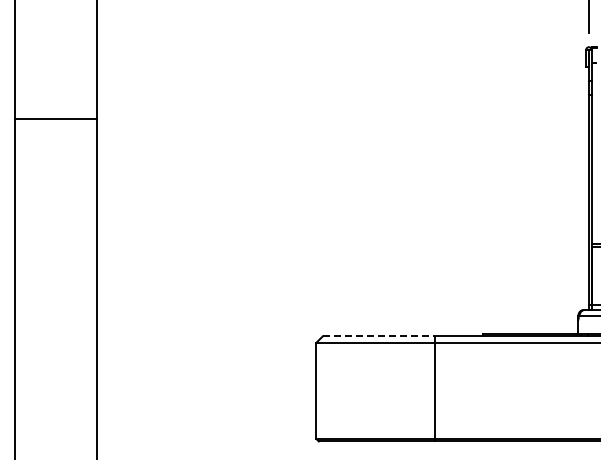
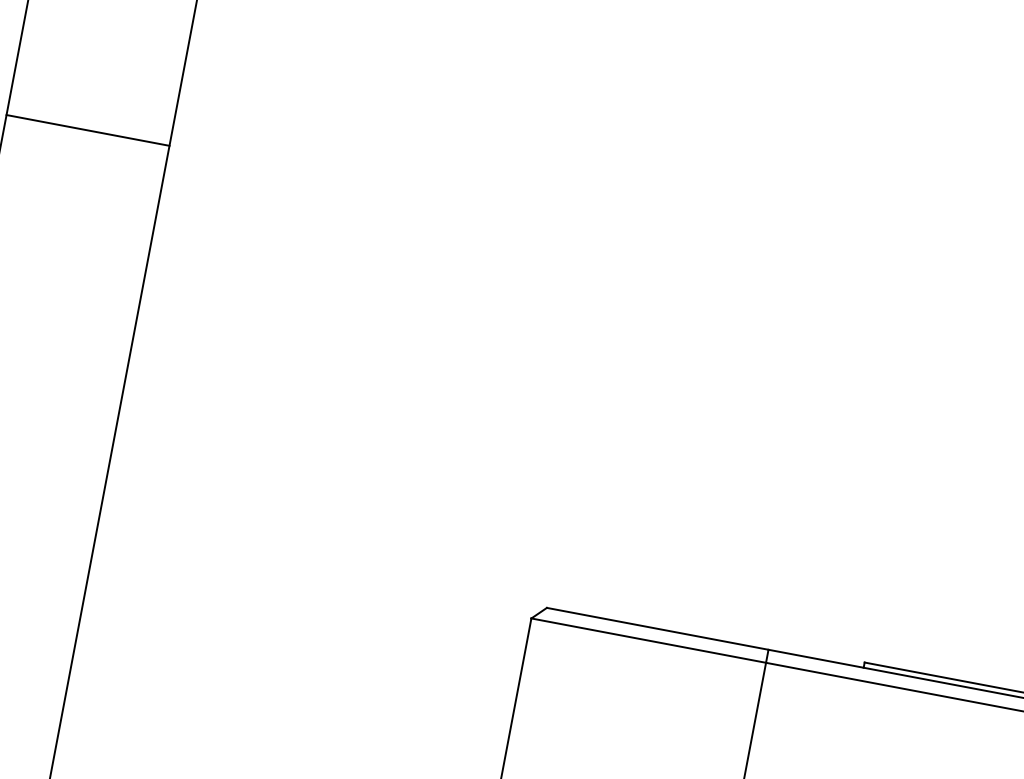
line: (55, 119) -> (87, 131), moved
line: (378, 336) -> (657, 629), dashed -> solid

